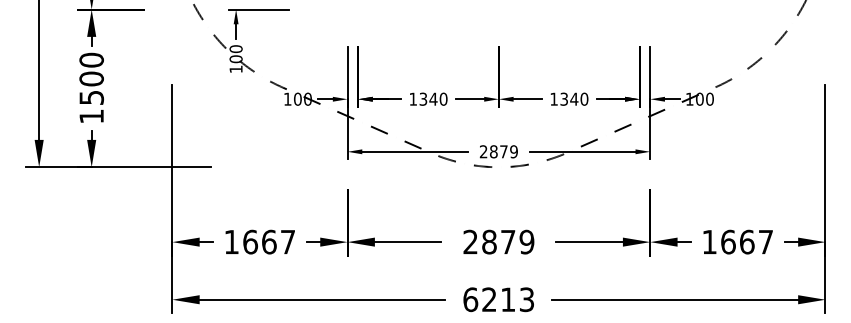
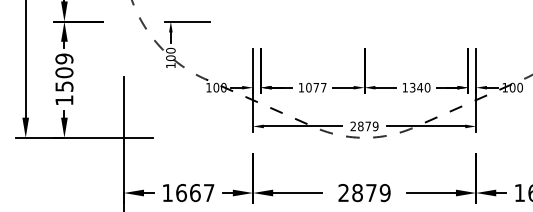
text: (91, 59) -> (64, 58), 1500 -> 1509
text: (433, 98) -> (316, 87), 1340 -> 1077

